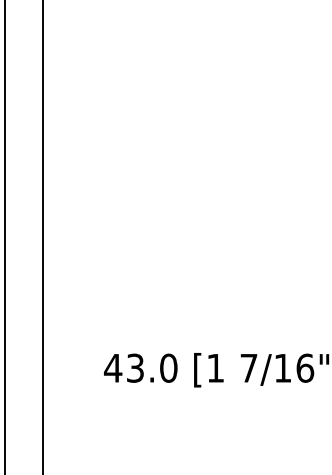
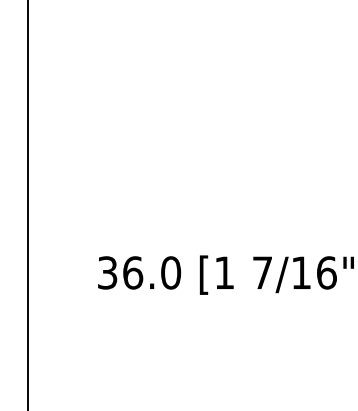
text: (124, 367) -> (120, 272), 43.0 -> 36.0

